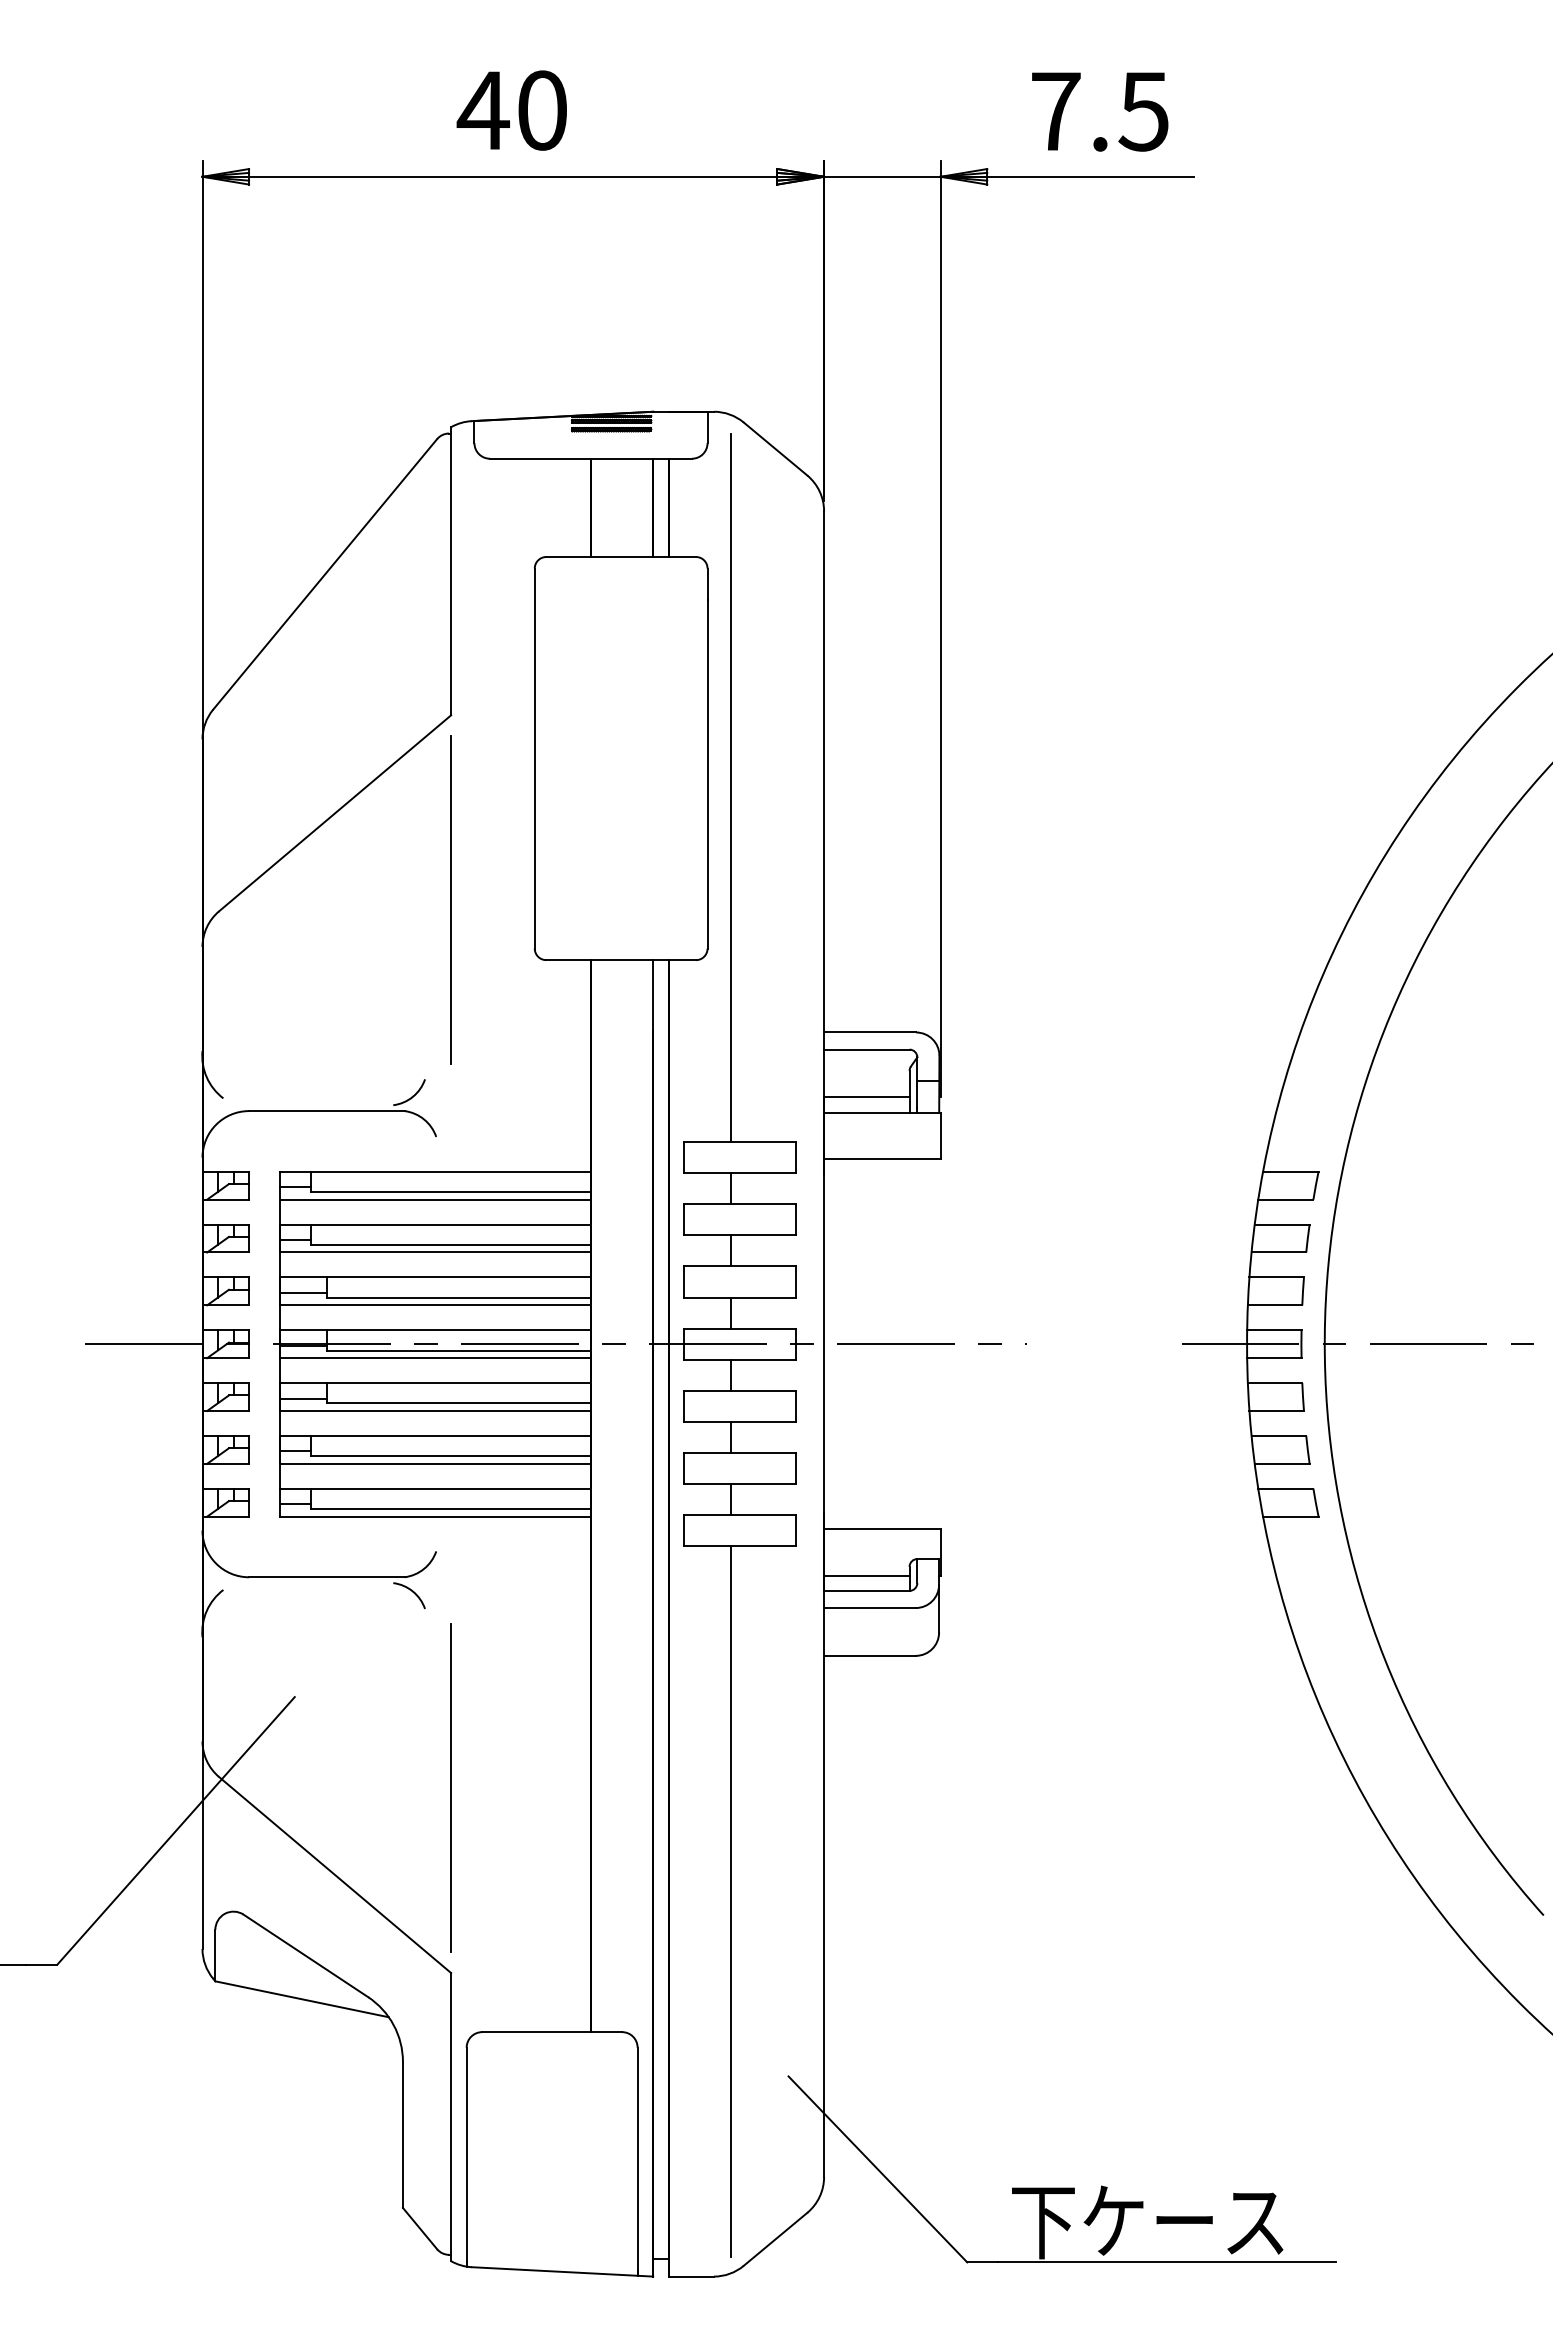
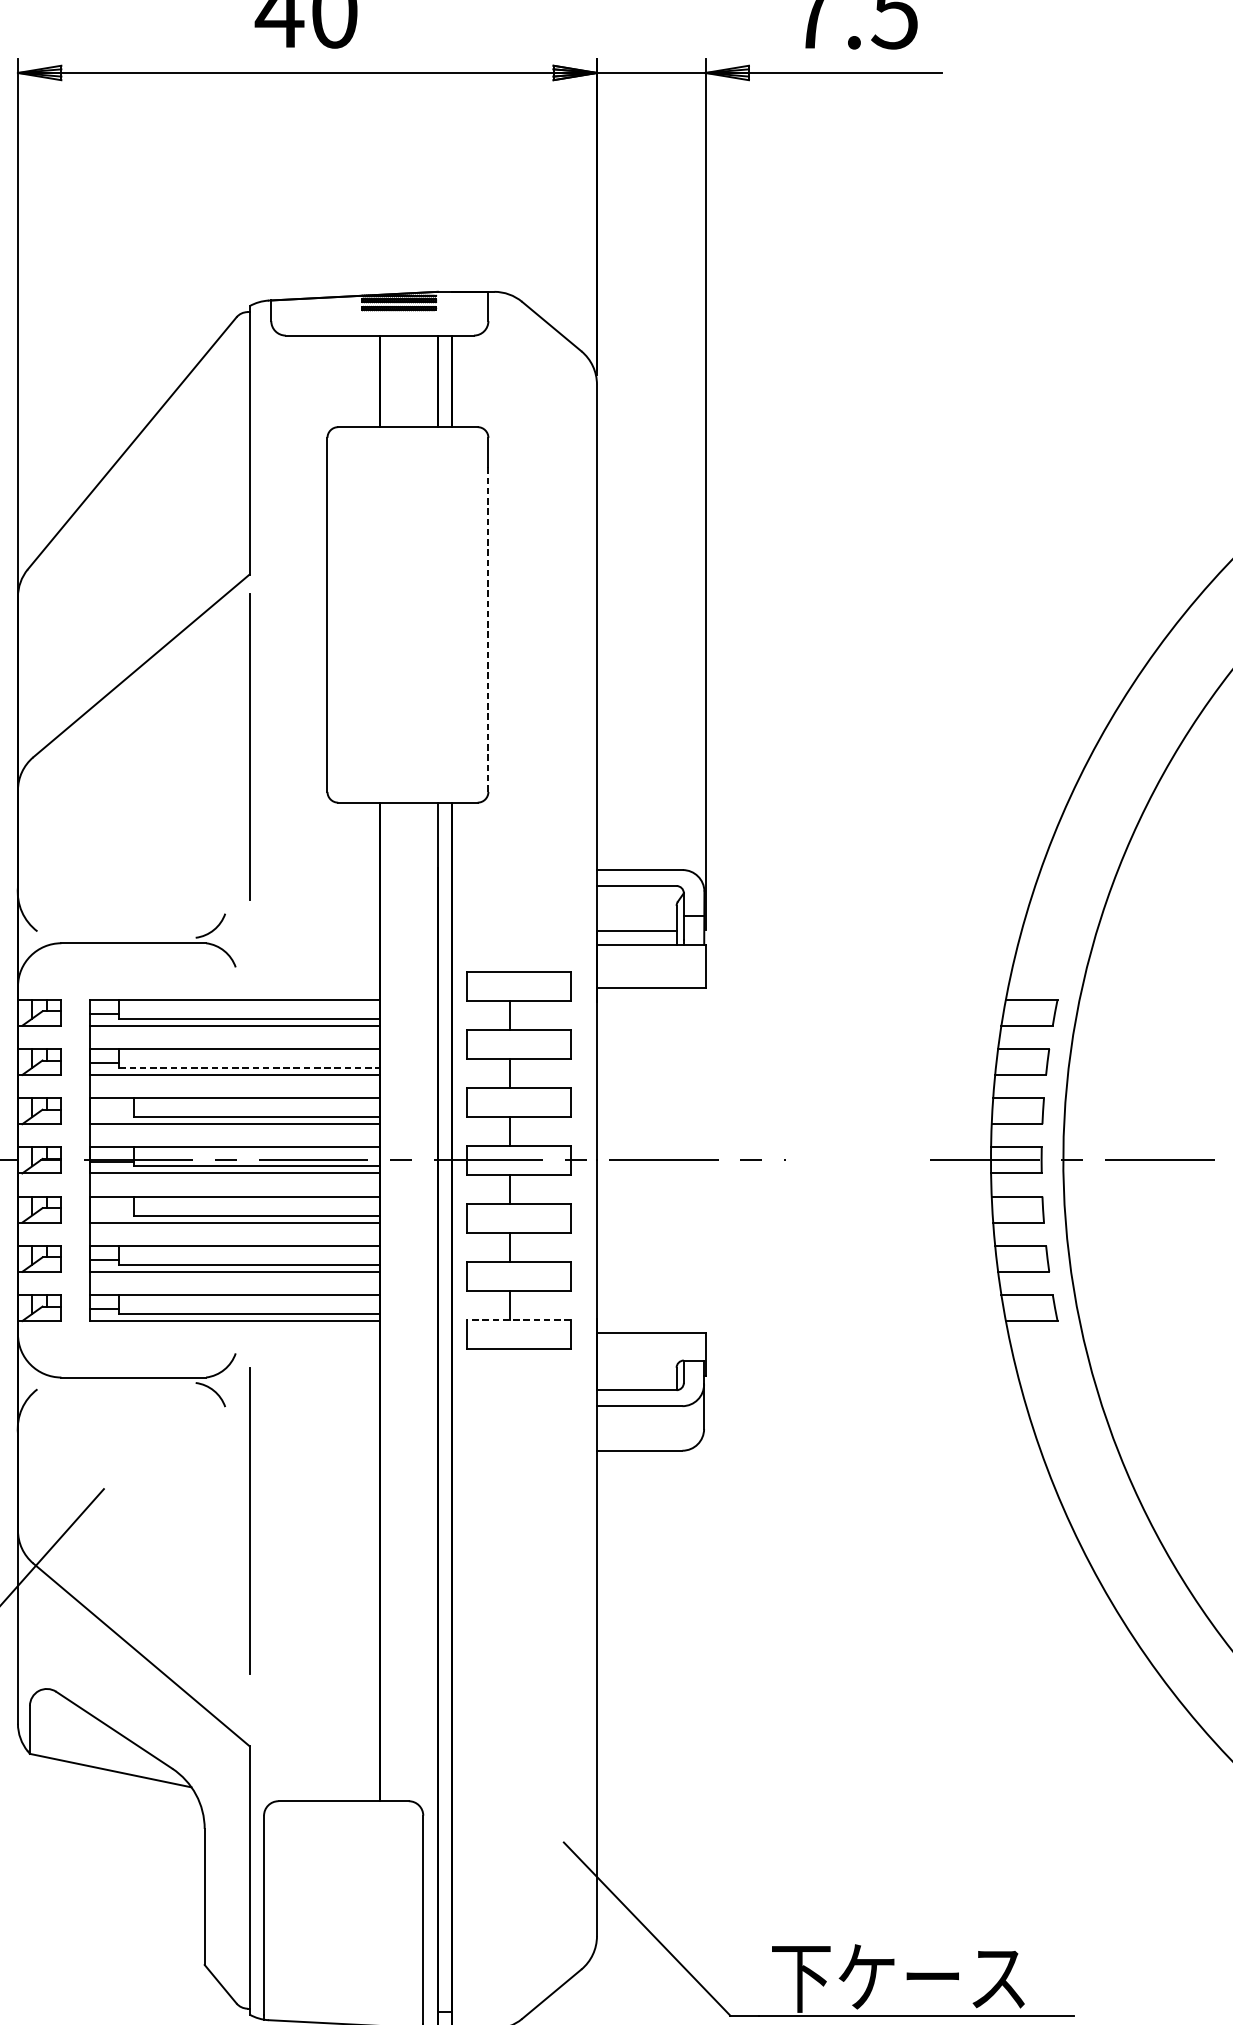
line: (707, 774) -> (488, 629), solid -> dashed
line: (730, 787) -> (509, 641), removed
line: (451, 1244) -> (249, 1067), solid -> dashed
line: (303, 1292) -> (112, 1112), removed
line: (303, 1398) -> (112, 1210), removed
line: (740, 1515) -> (519, 1319), solid -> dashed
line: (866, 1575) -> (636, 1375), removed
line: (450, 1787) -> (248, 1520), moved
line: (730, 1901) -> (509, 1679), removed

